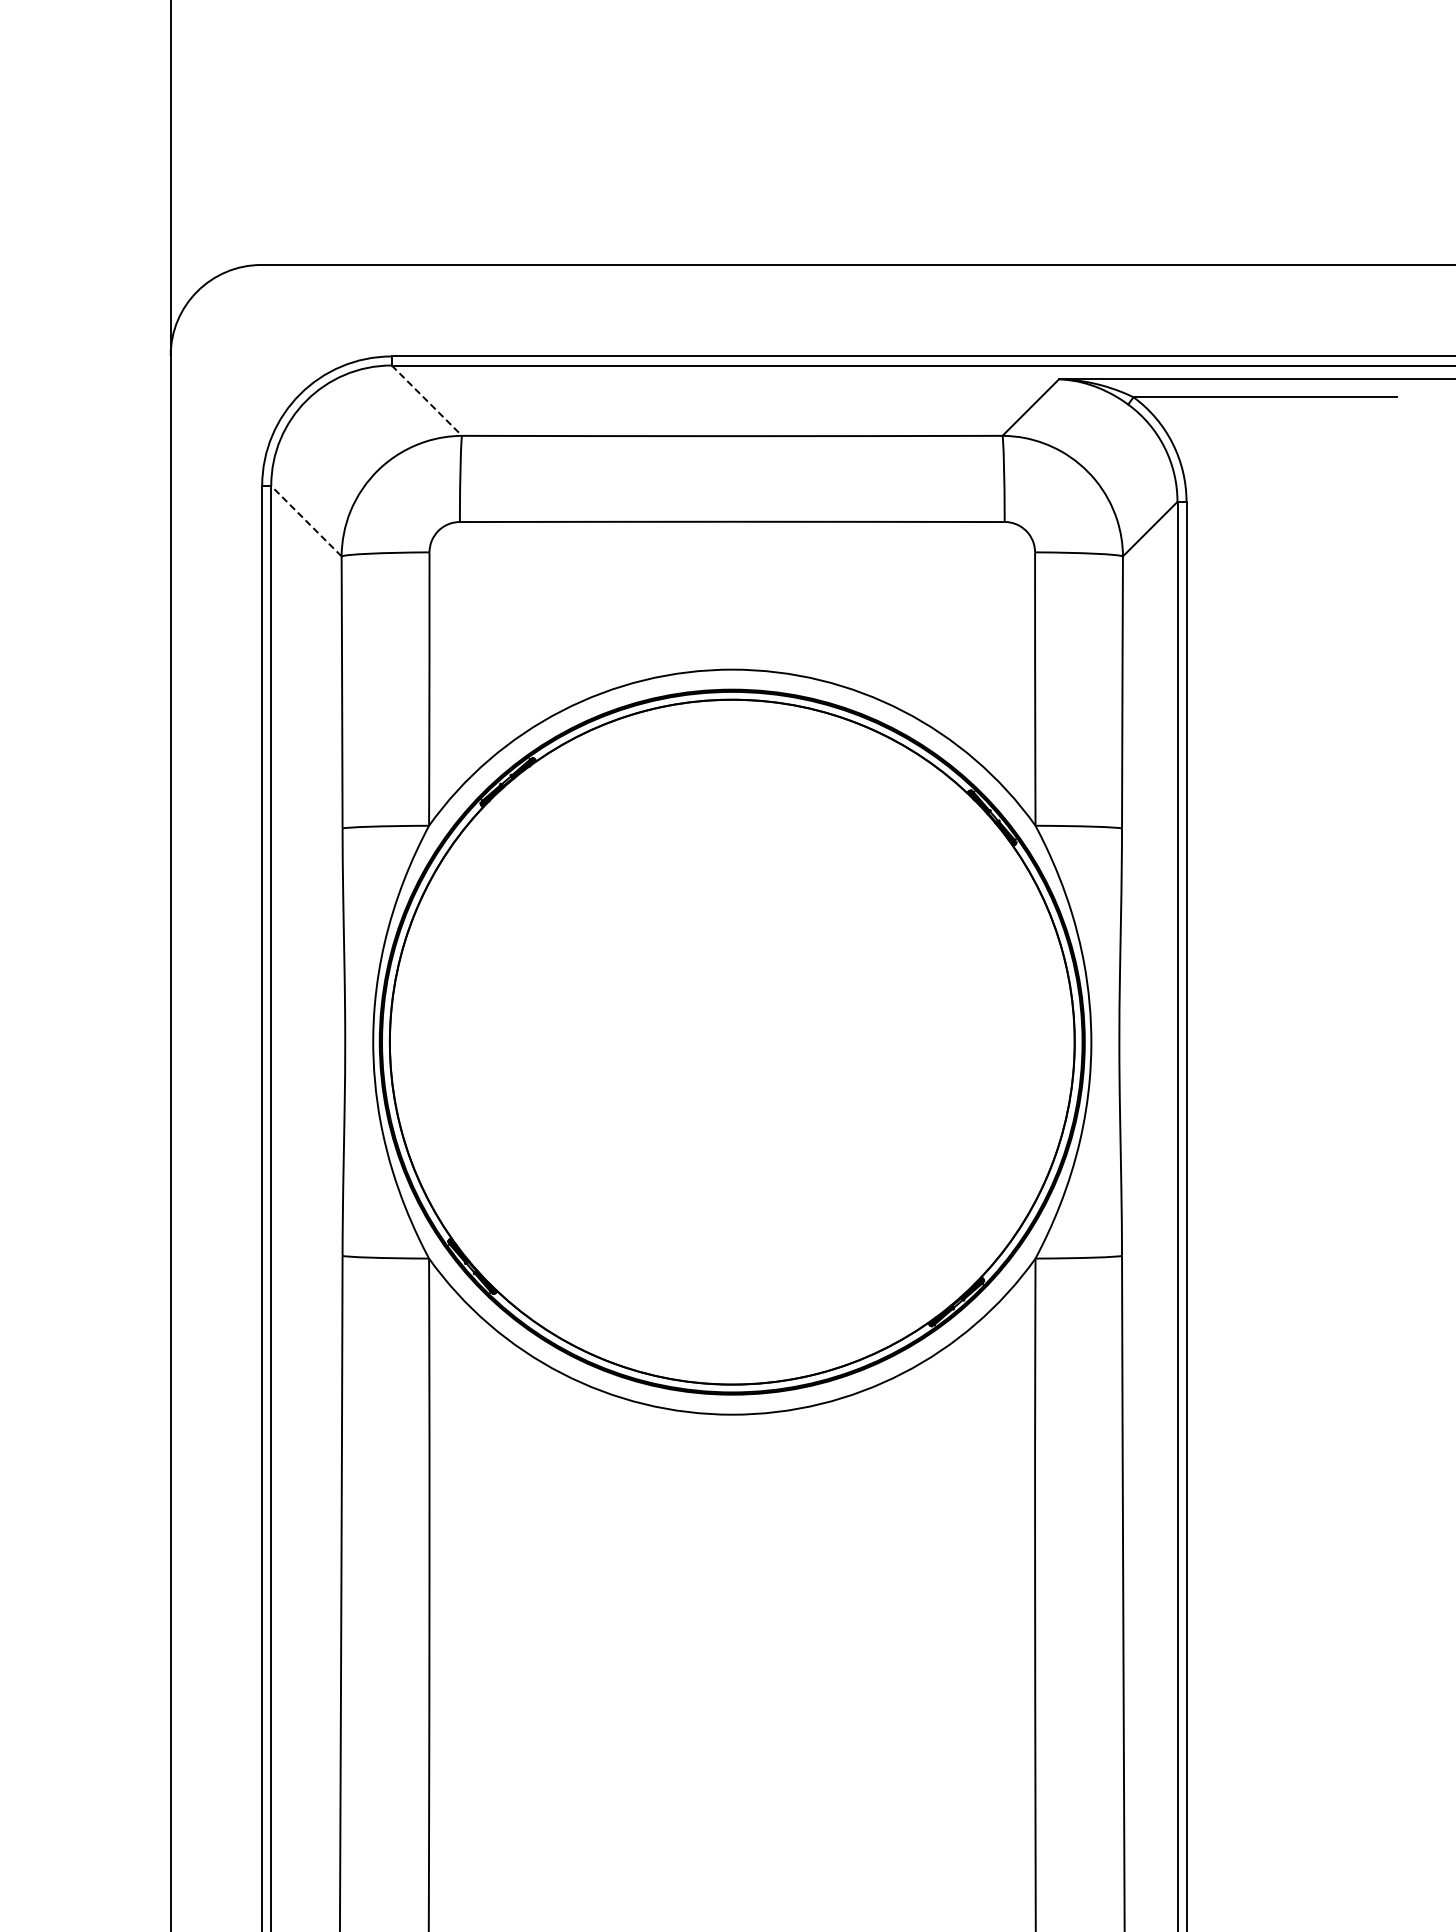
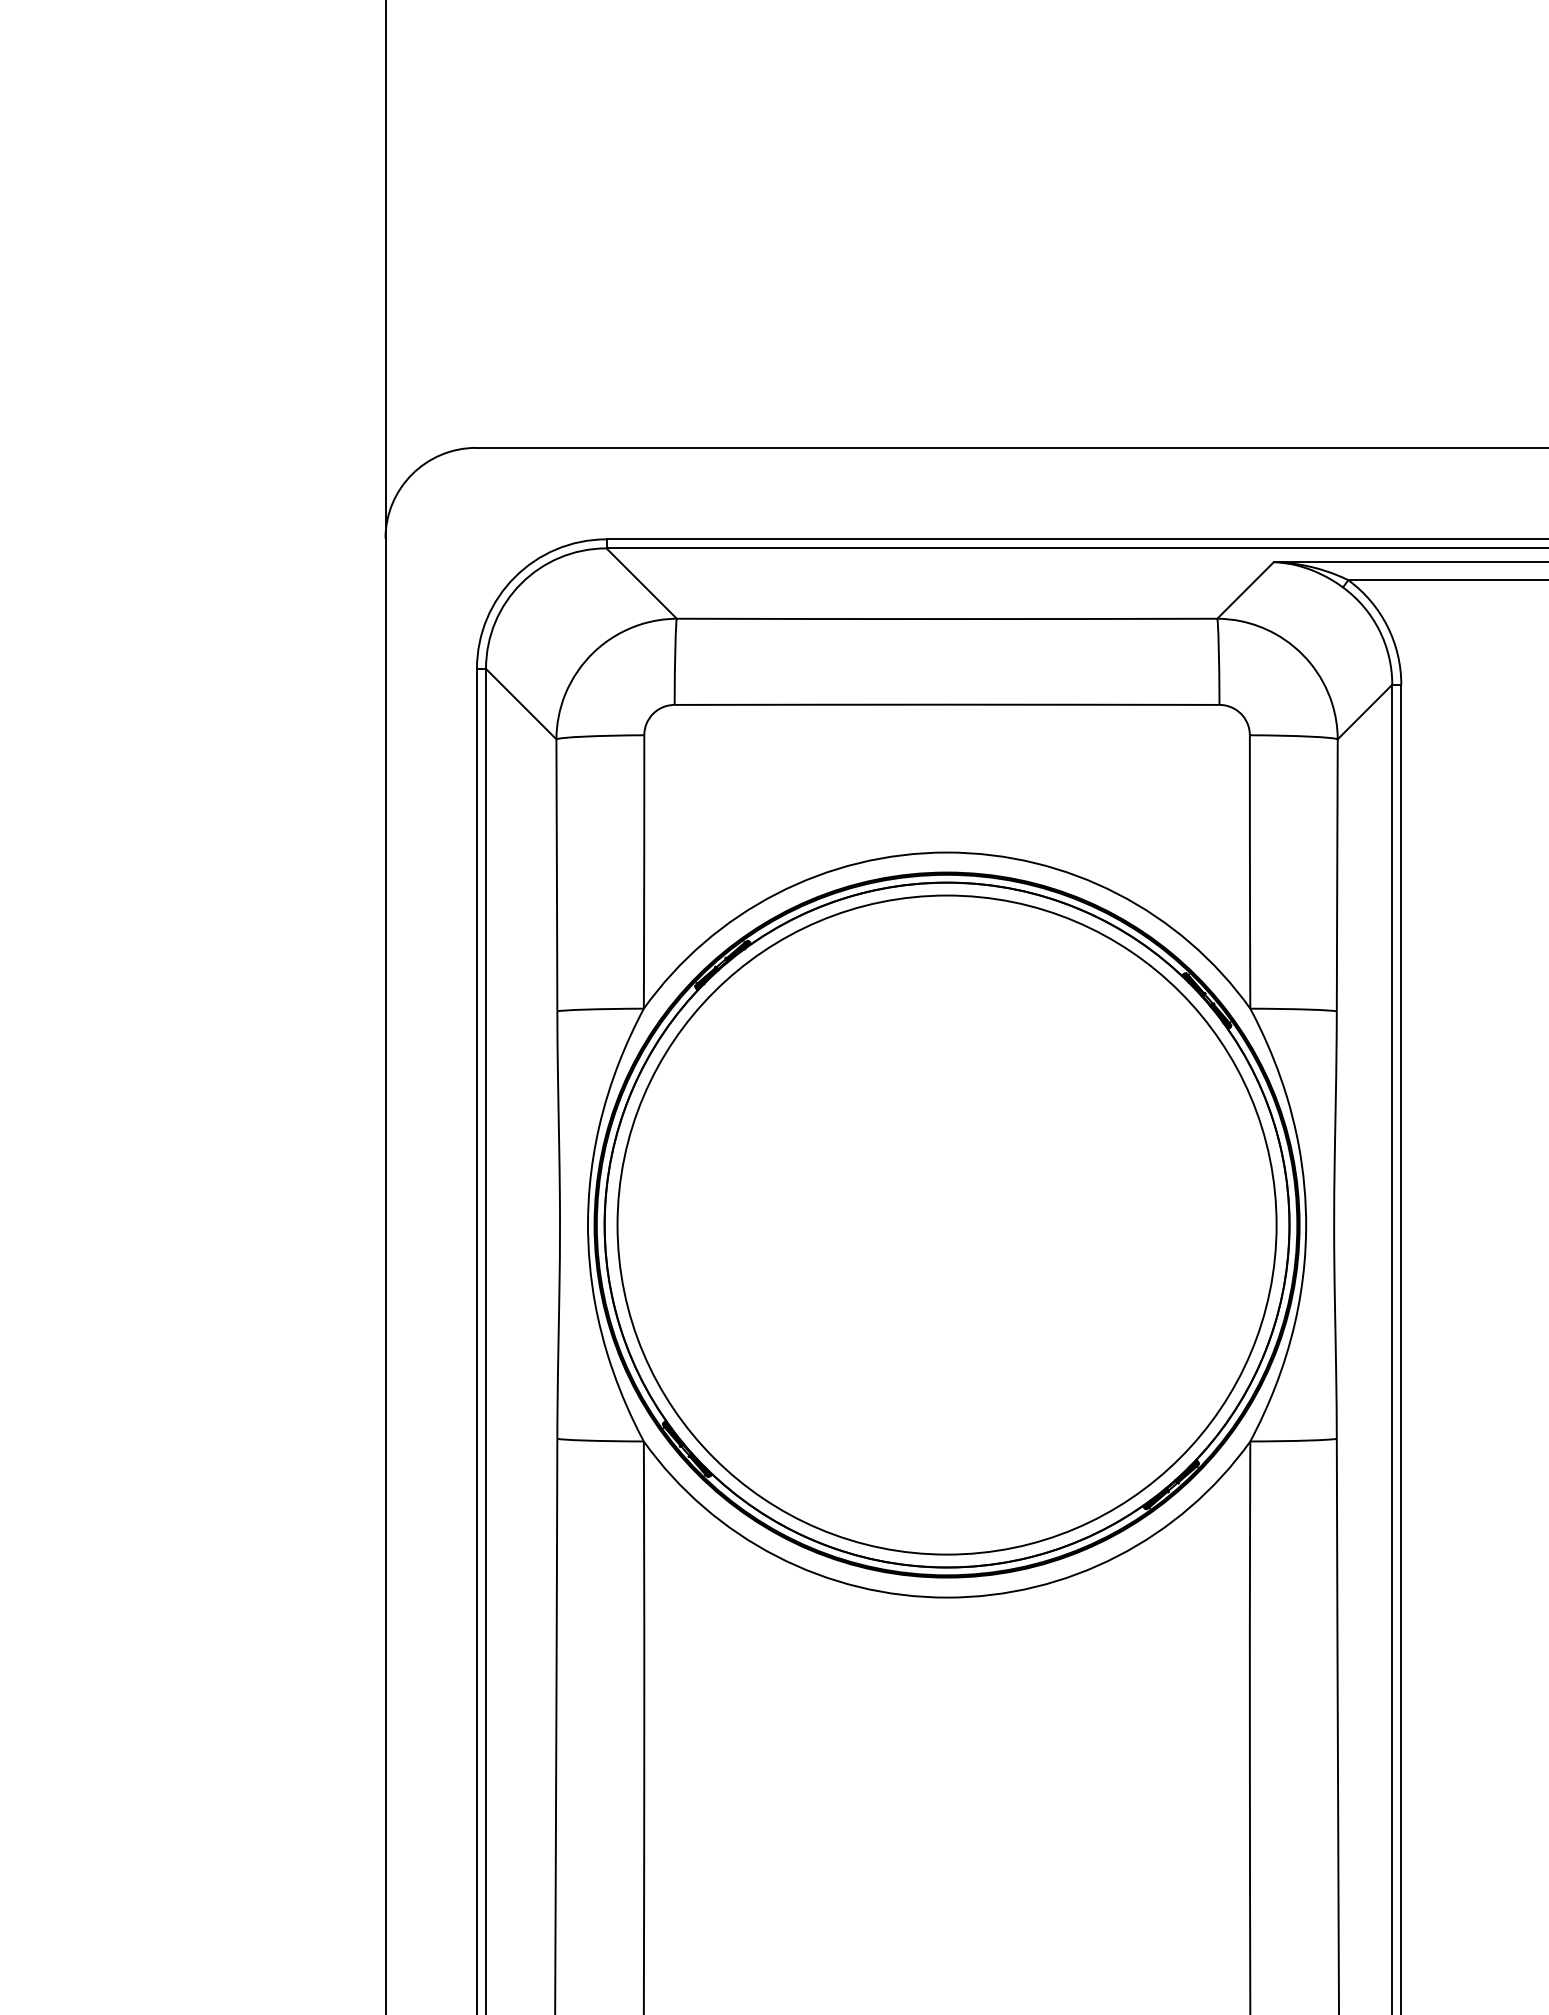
line: (426, 400) -> (641, 583), dashed -> solid
line: (306, 521) -> (521, 704), dashed -> solid
circle: (731, 1041) -> (946, 1224), added

